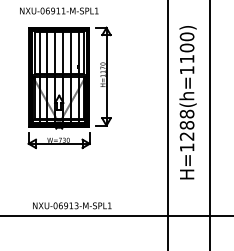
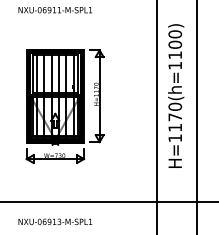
part: (69, 87) -> (64, 106), moved
text: (186, 124) -> (174, 116), H=1288(h=1100) -> H=1170(h=1100)
text: (72, 205) -> (55, 221), moved

